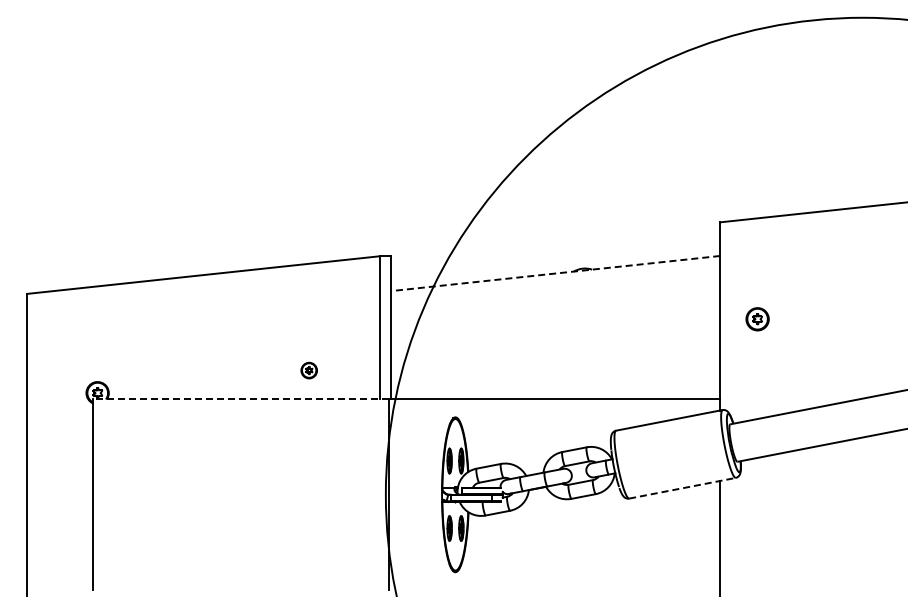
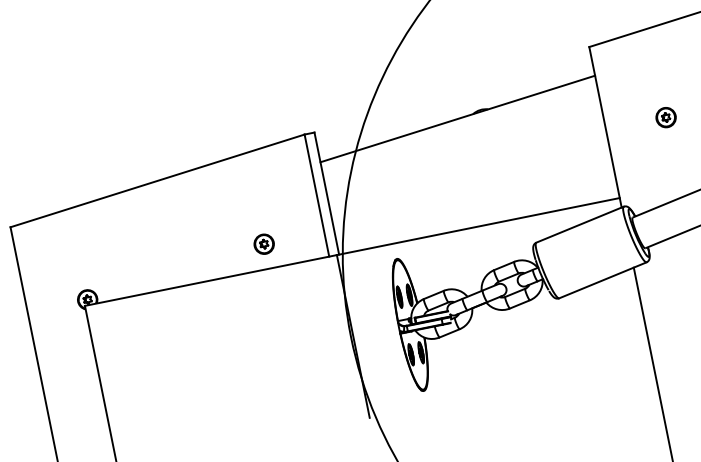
line: (555, 273) -> (457, 118), dashed -> solid
part: (757, 319) -> (666, 117), moved
part: (309, 370) -> (264, 244), size x1.43
line: (240, 399) -> (210, 280), dashed -> solid
line: (682, 488) -> (602, 280), dashed -> solid

